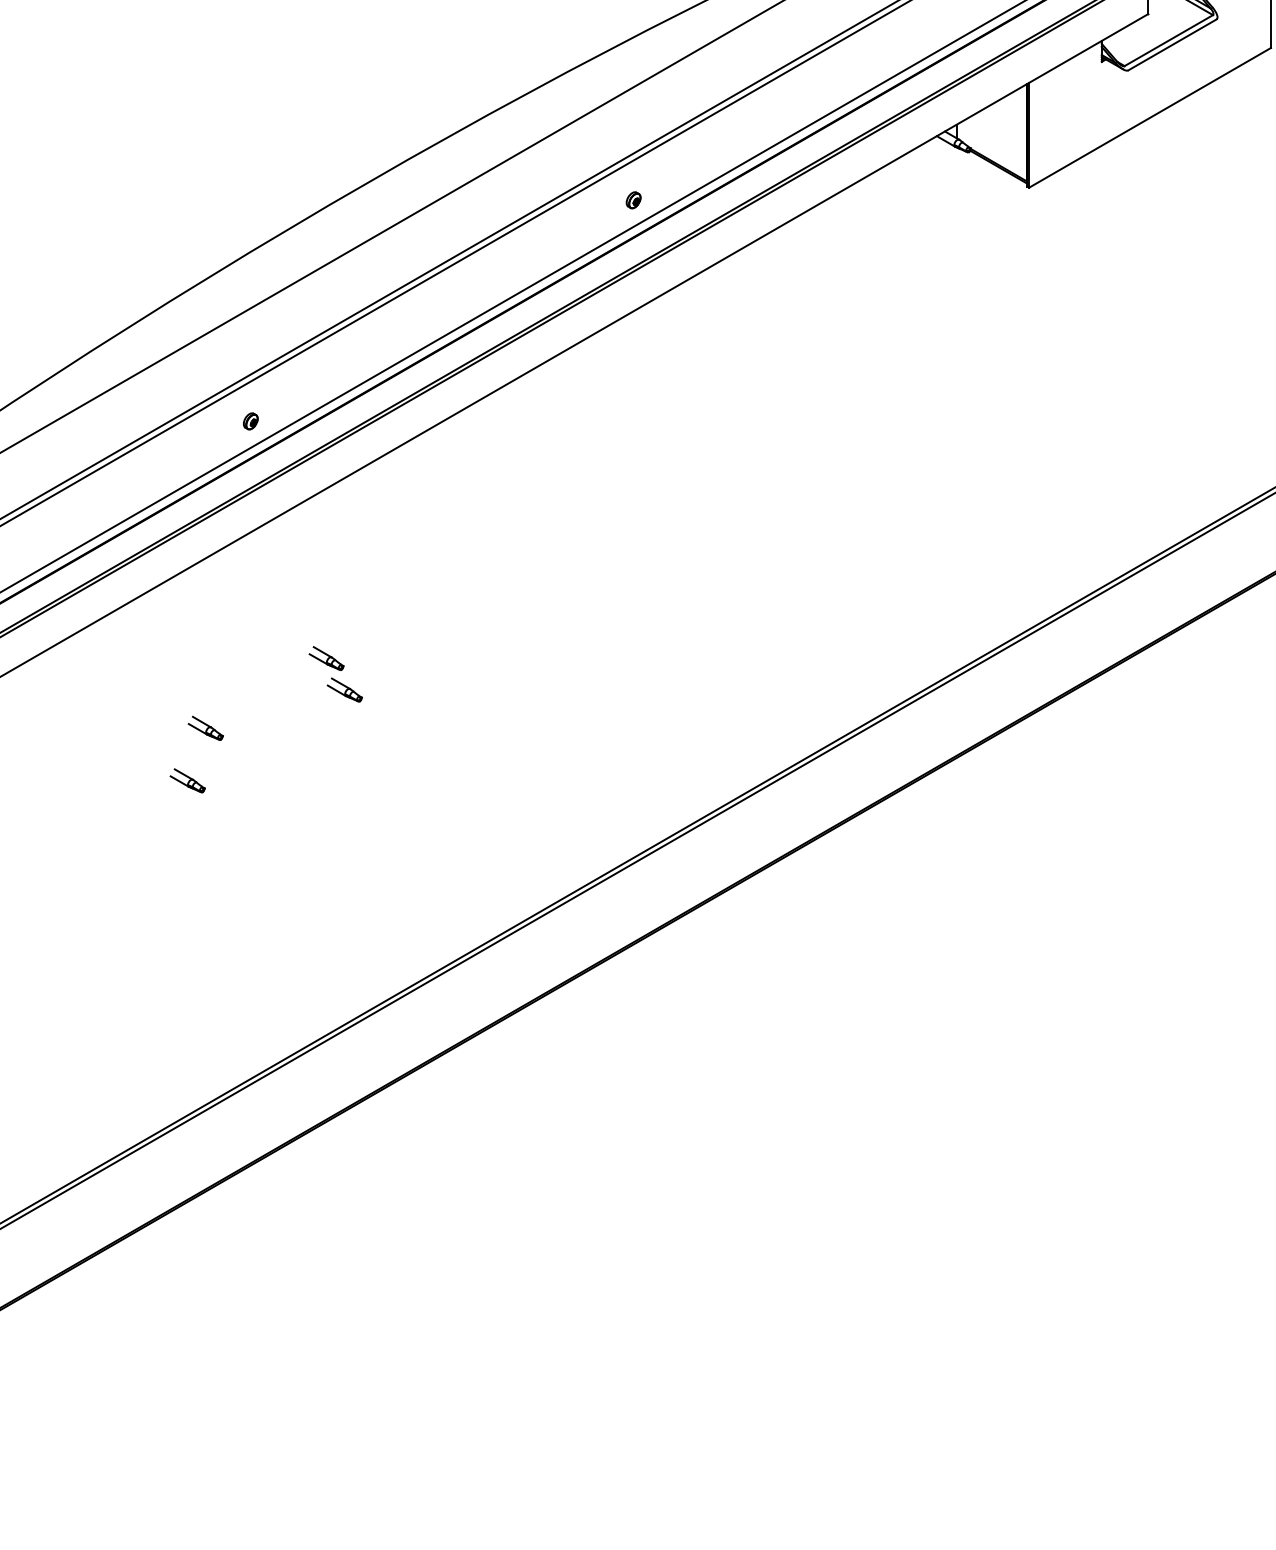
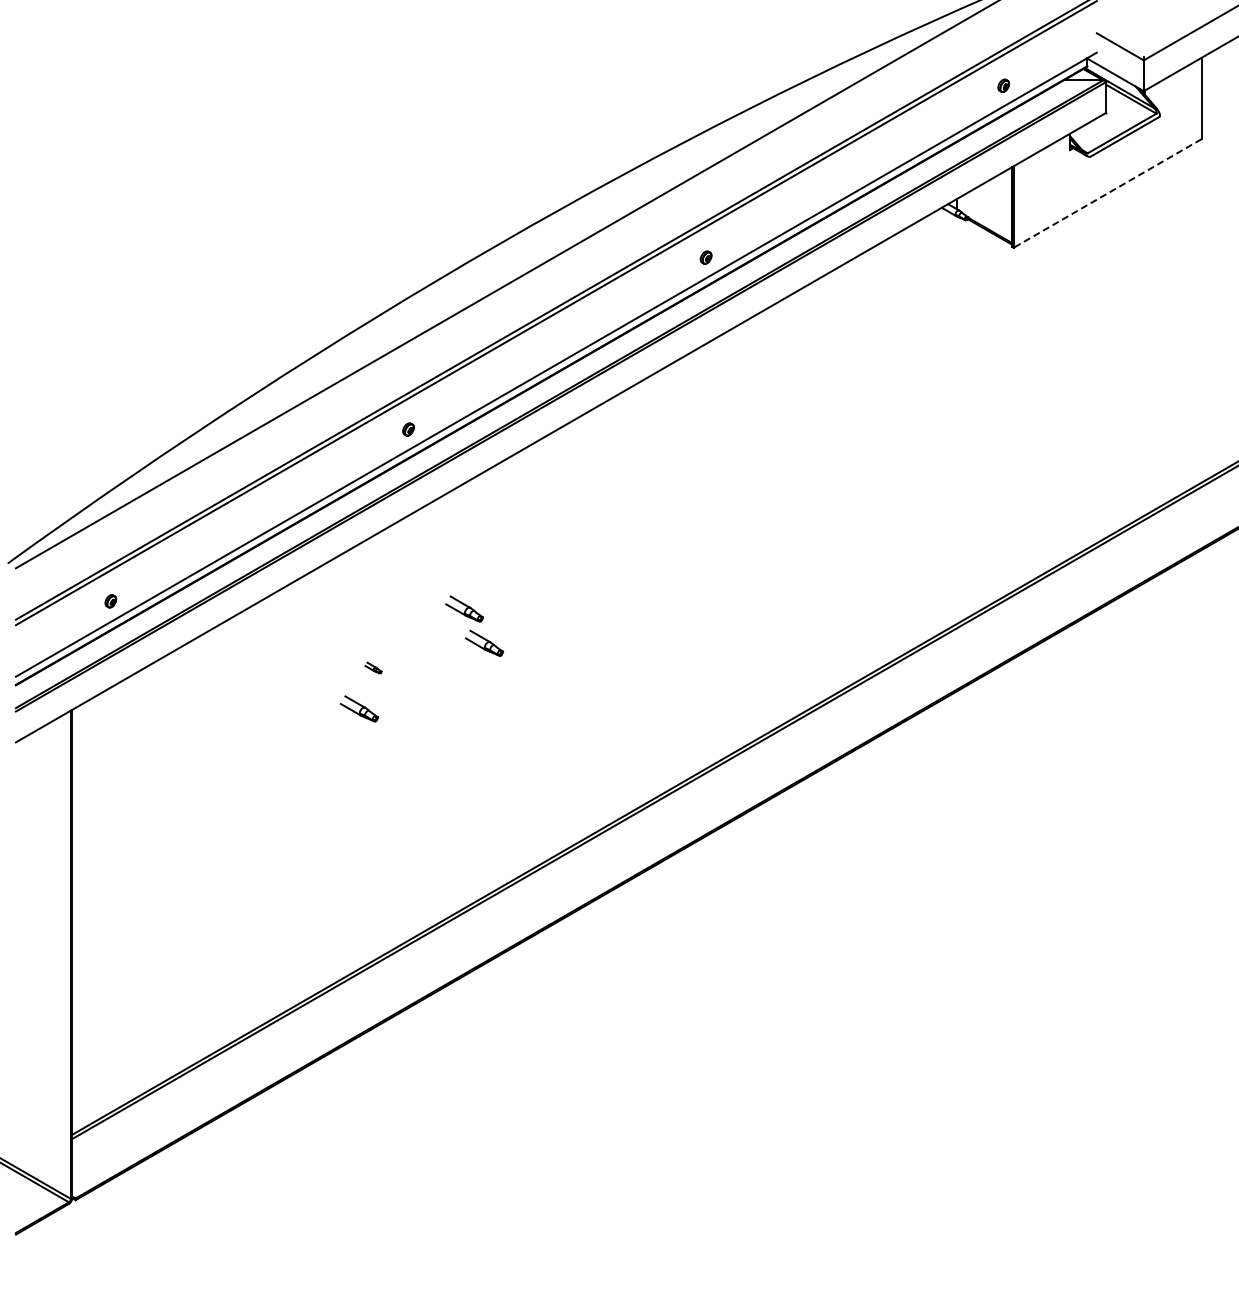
line: (1150, 117) -> (1107, 193), solid -> dashed
part: (335, 673) -> (474, 625), size x1.4
part: (205, 727) -> (373, 667), size x0.6
part: (187, 780) -> (359, 708), size x1.4

